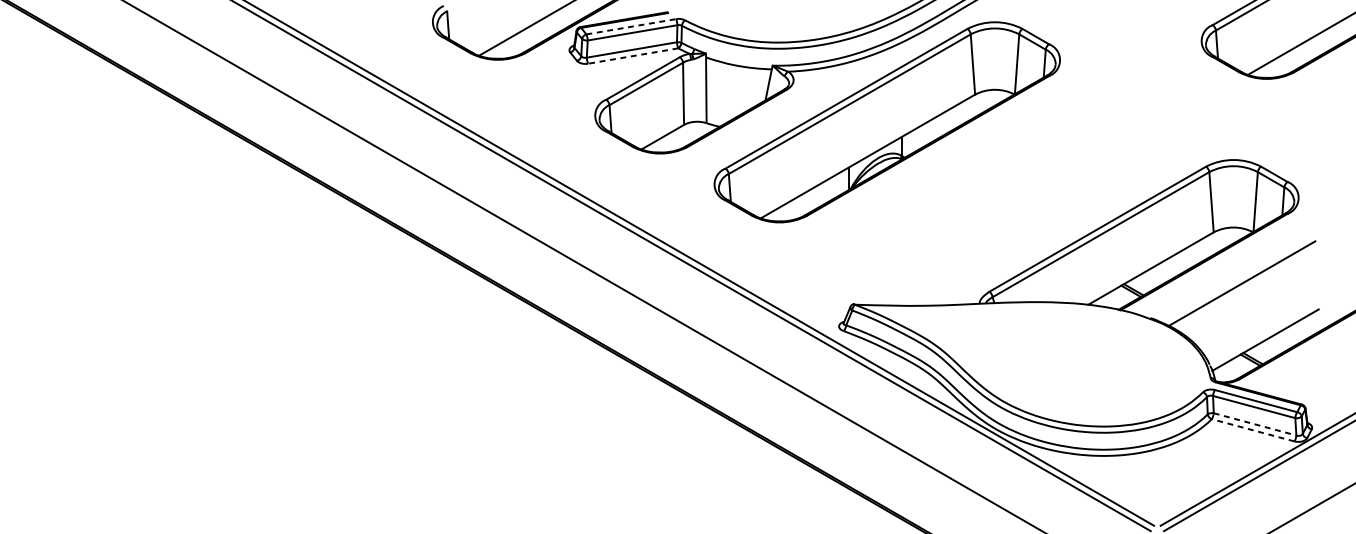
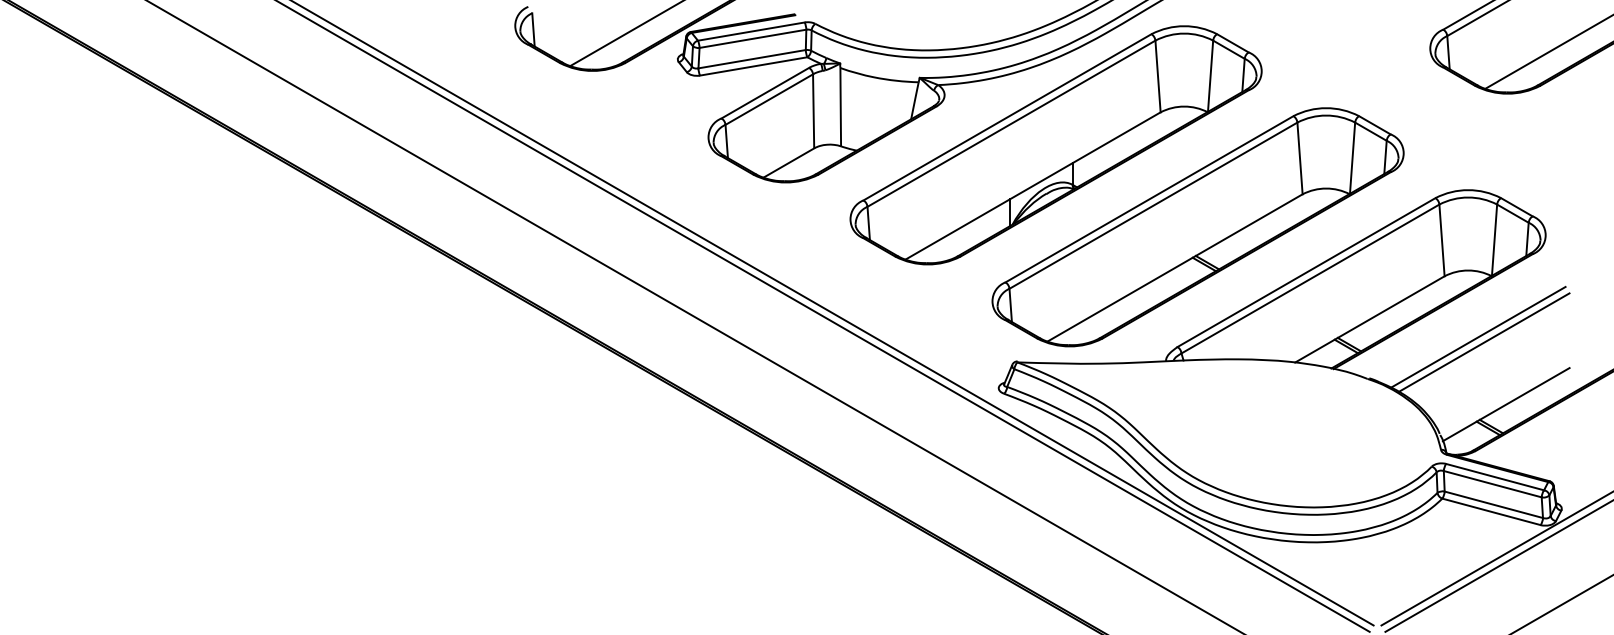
line: (631, 26) -> (751, 31), dashed -> solid
line: (633, 56) -> (753, 66), dashed -> solid
part: (1006, 191) -> (1197, 227), added
line: (1246, 288) -> (1483, 342), added
line: (1254, 424) -> (1493, 504), dashed -> solid
line: (1253, 429) -> (1491, 511), dashed -> solid

